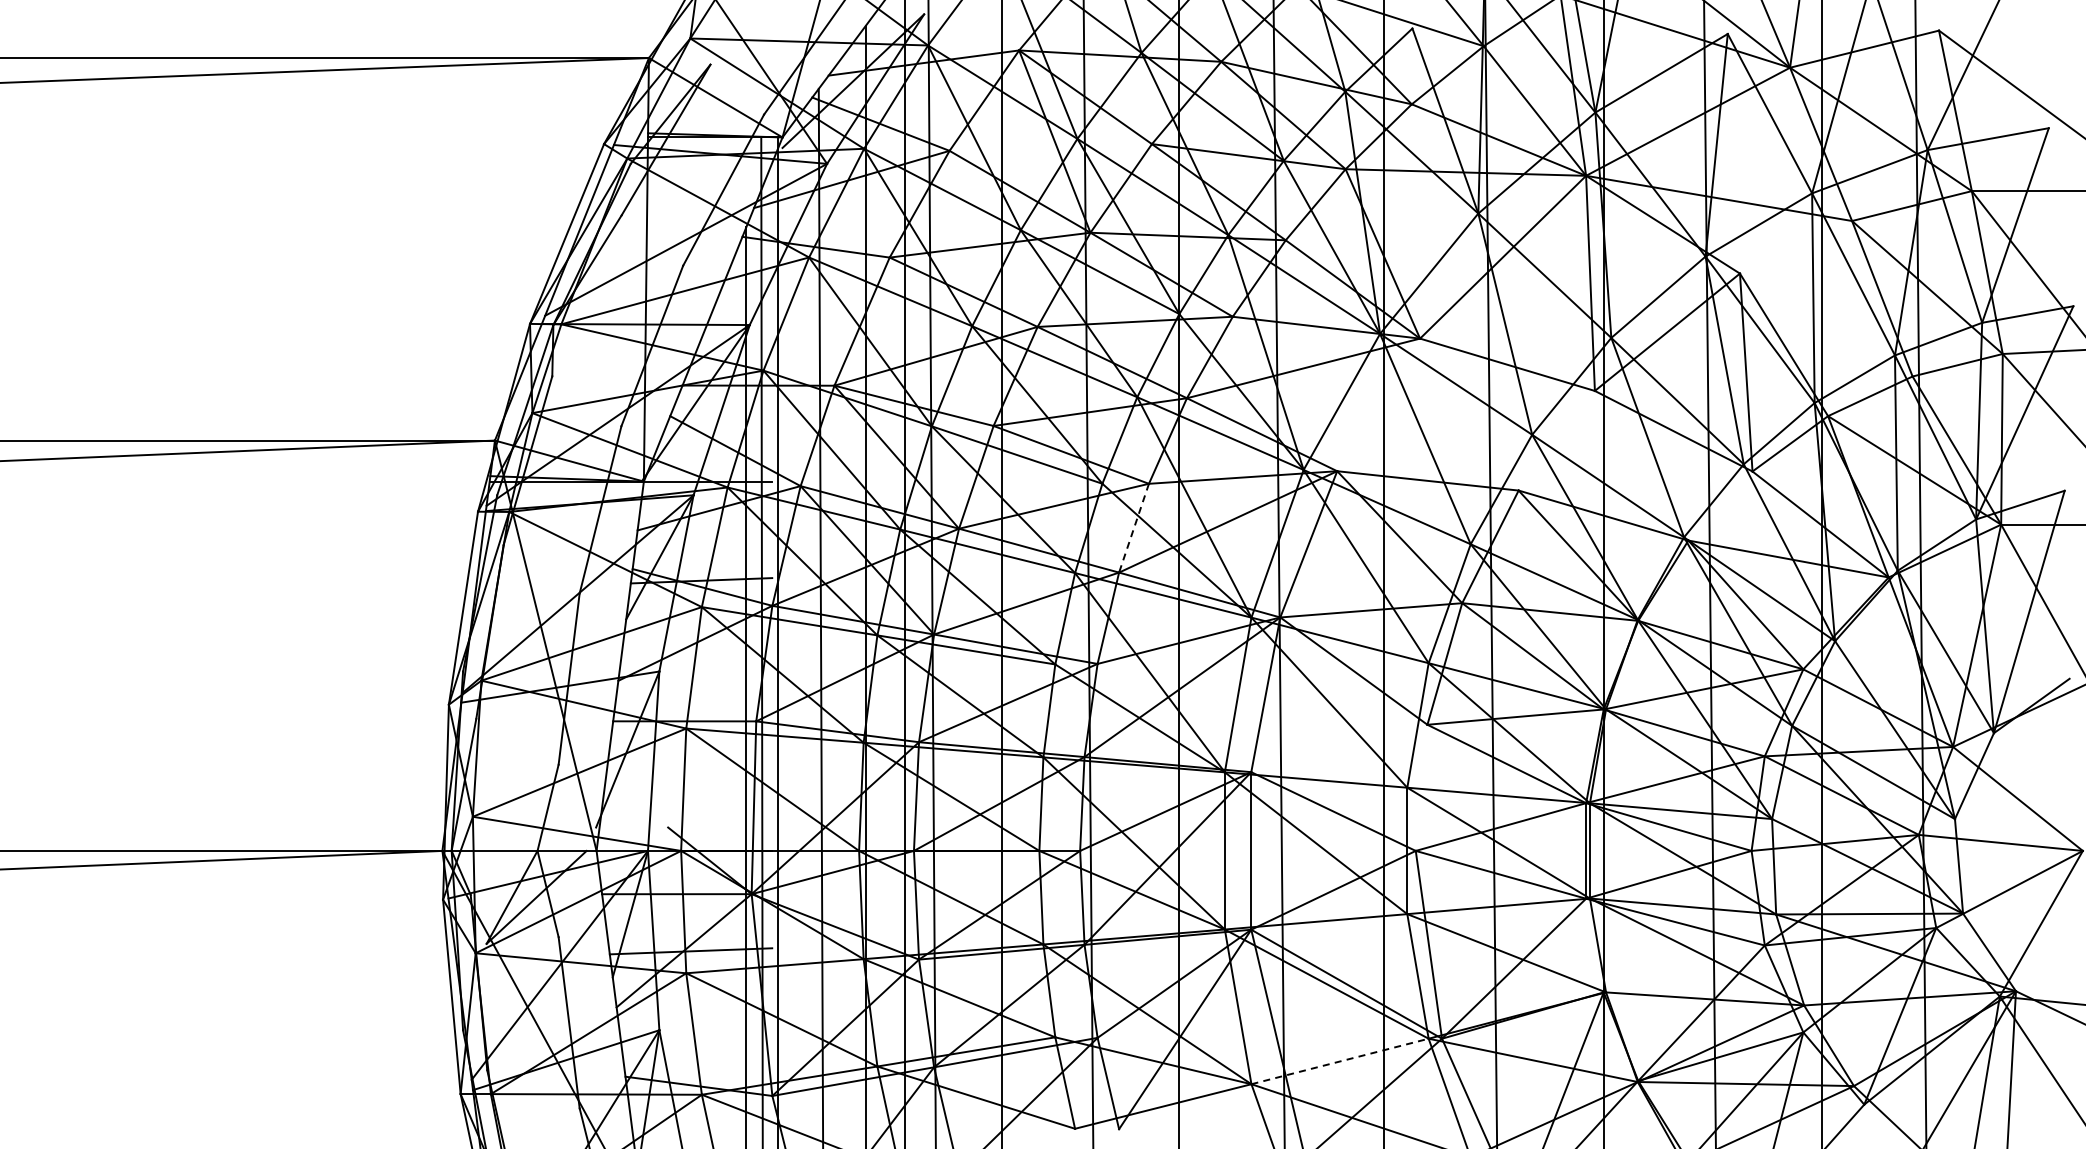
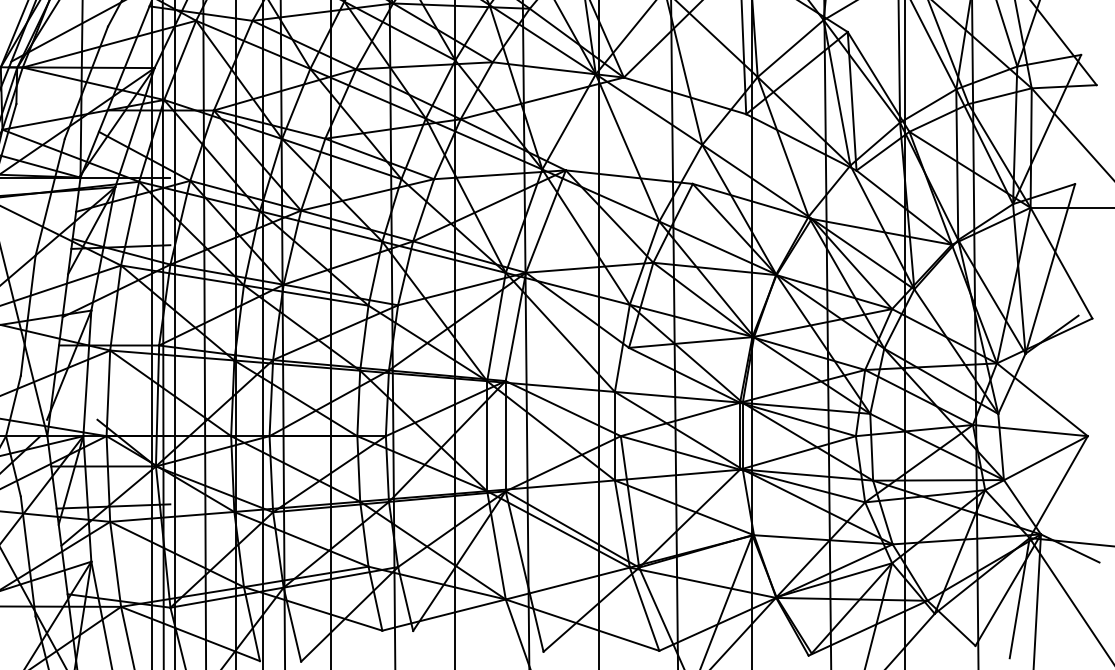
line: (1134, 528) -> (423, 210), dashed -> solid
line: (1340, 1061) -> (568, 583), dashed -> solid

